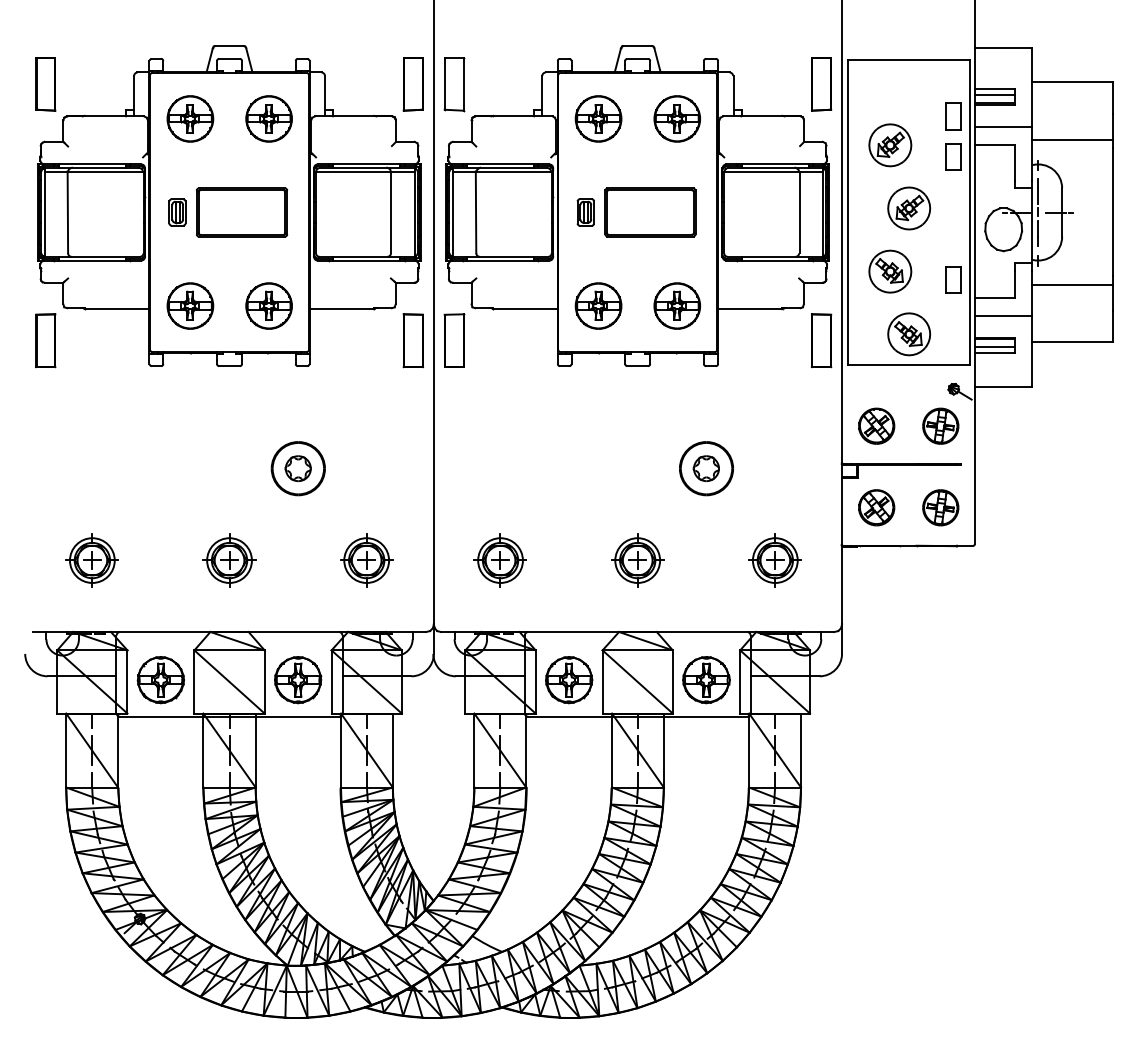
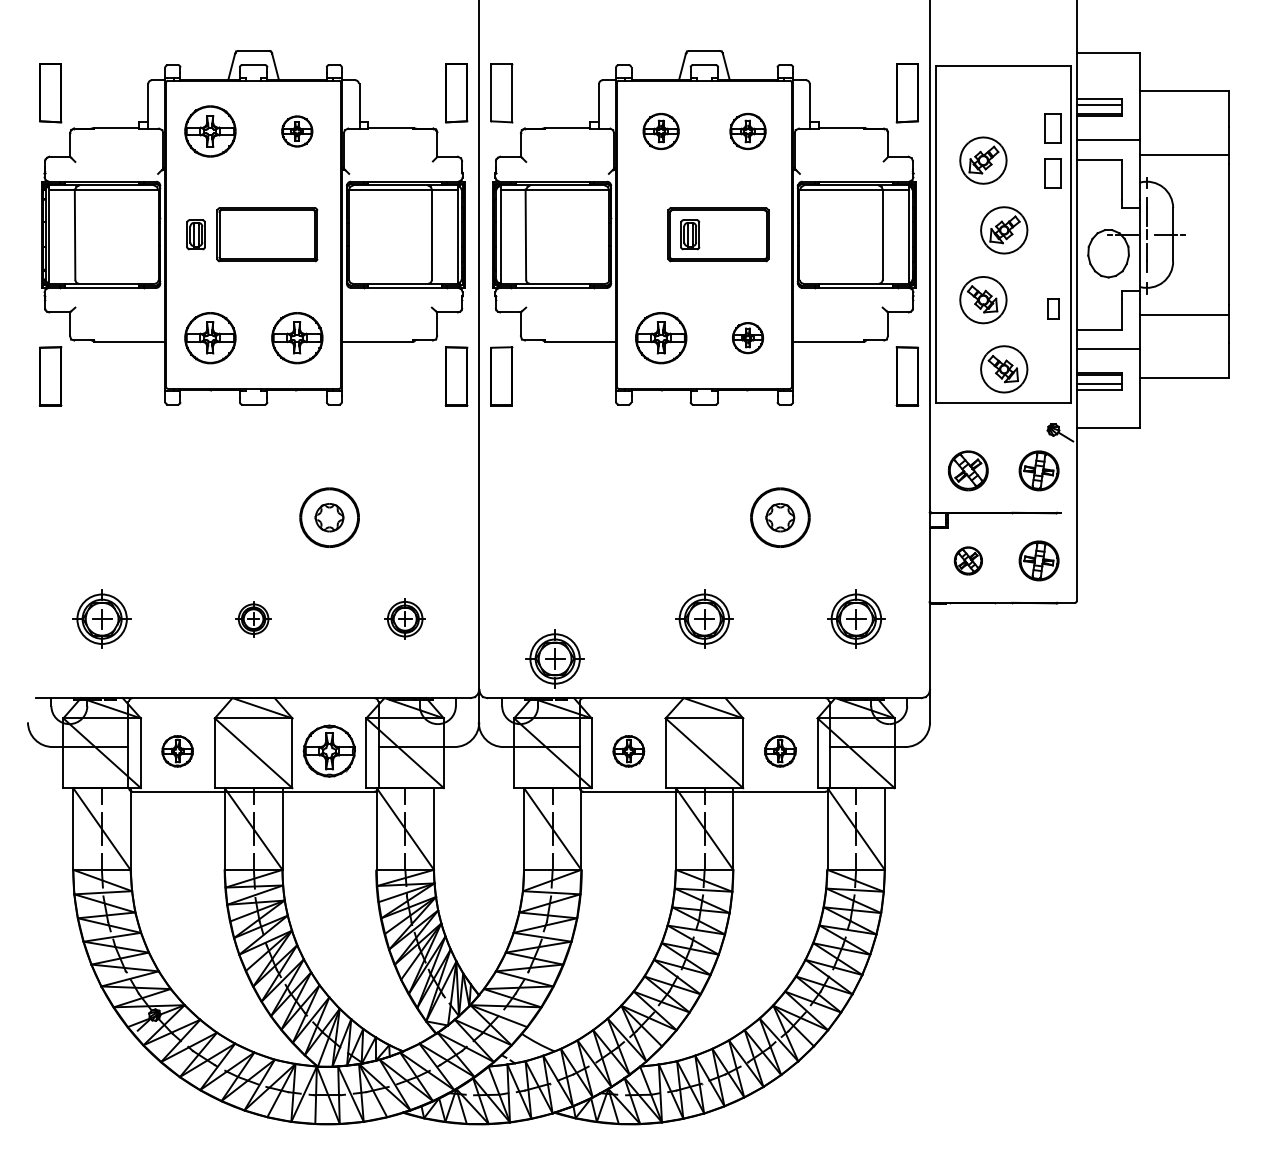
part: (268, 118) -> (296, 130), size x0.6
part: (598, 118) -> (661, 130), size x0.7
part: (676, 118) -> (747, 130), size x0.7
part: (585, 212) -> (689, 234), moved
part: (953, 279) -> (1053, 308), size x0.7
part: (676, 305) -> (747, 337), size x0.6
part: (876, 507) -> (968, 560), size x0.7
part: (229, 560) -> (253, 619), size x0.6
part: (366, 560) -> (404, 619), size x0.7
part: (499, 560) -> (553, 658), moved
part: (160, 680) -> (177, 751), size x0.6
part: (569, 680) -> (629, 751), size x0.6
part: (706, 680) -> (780, 751), size x0.6

